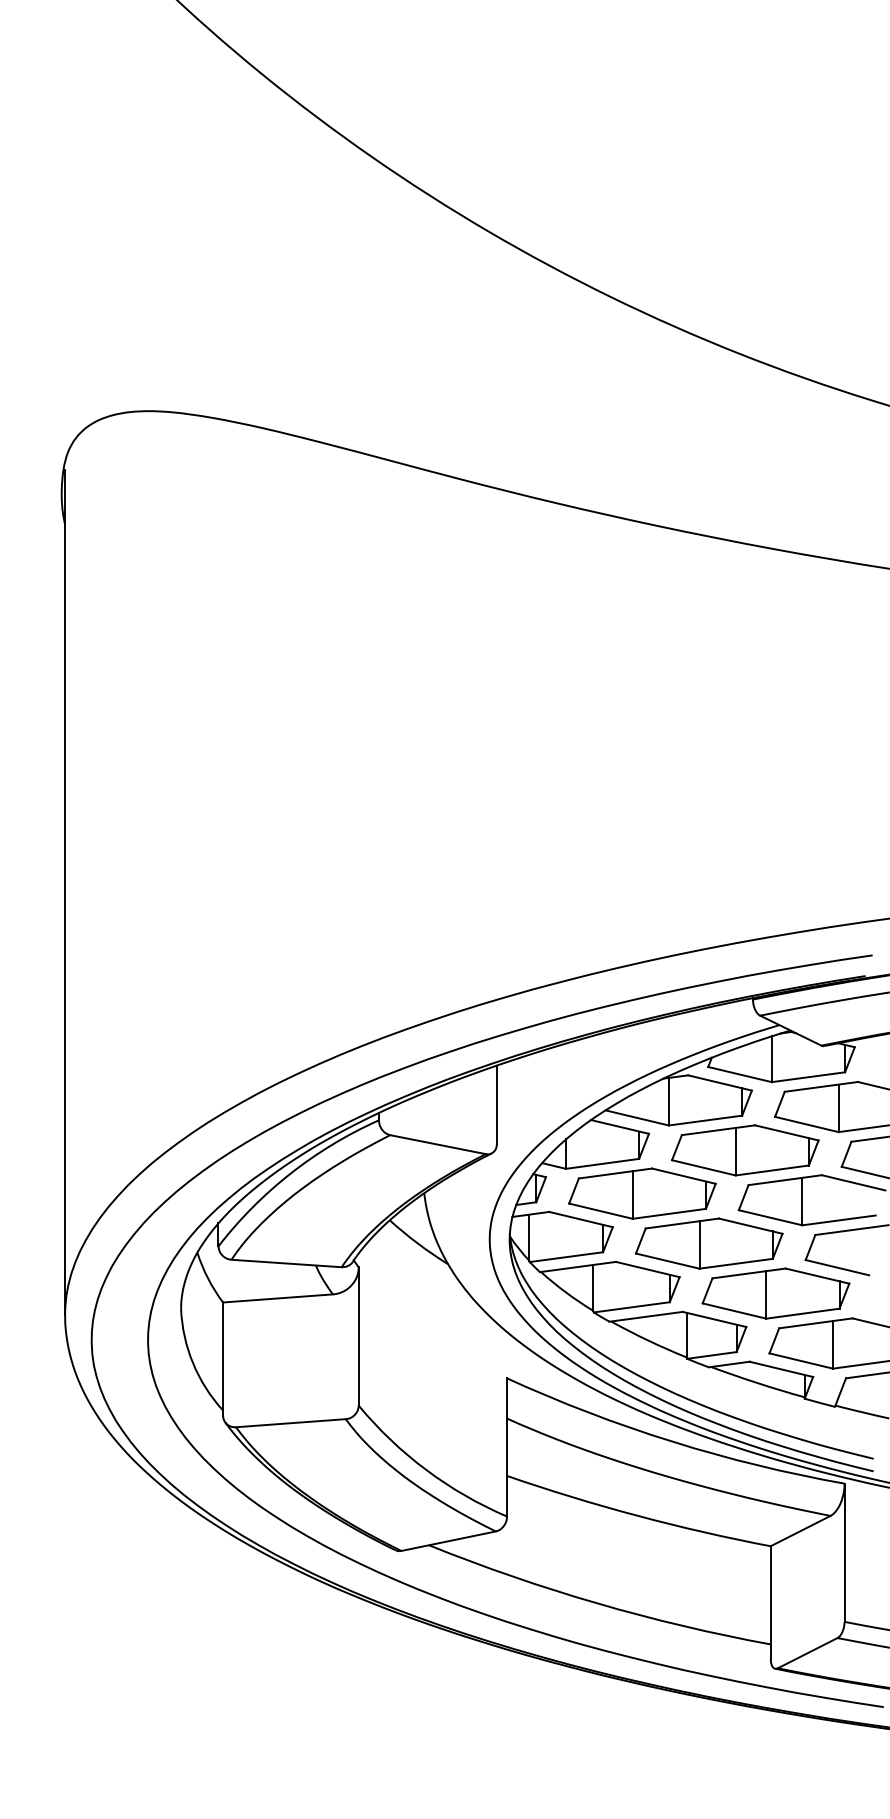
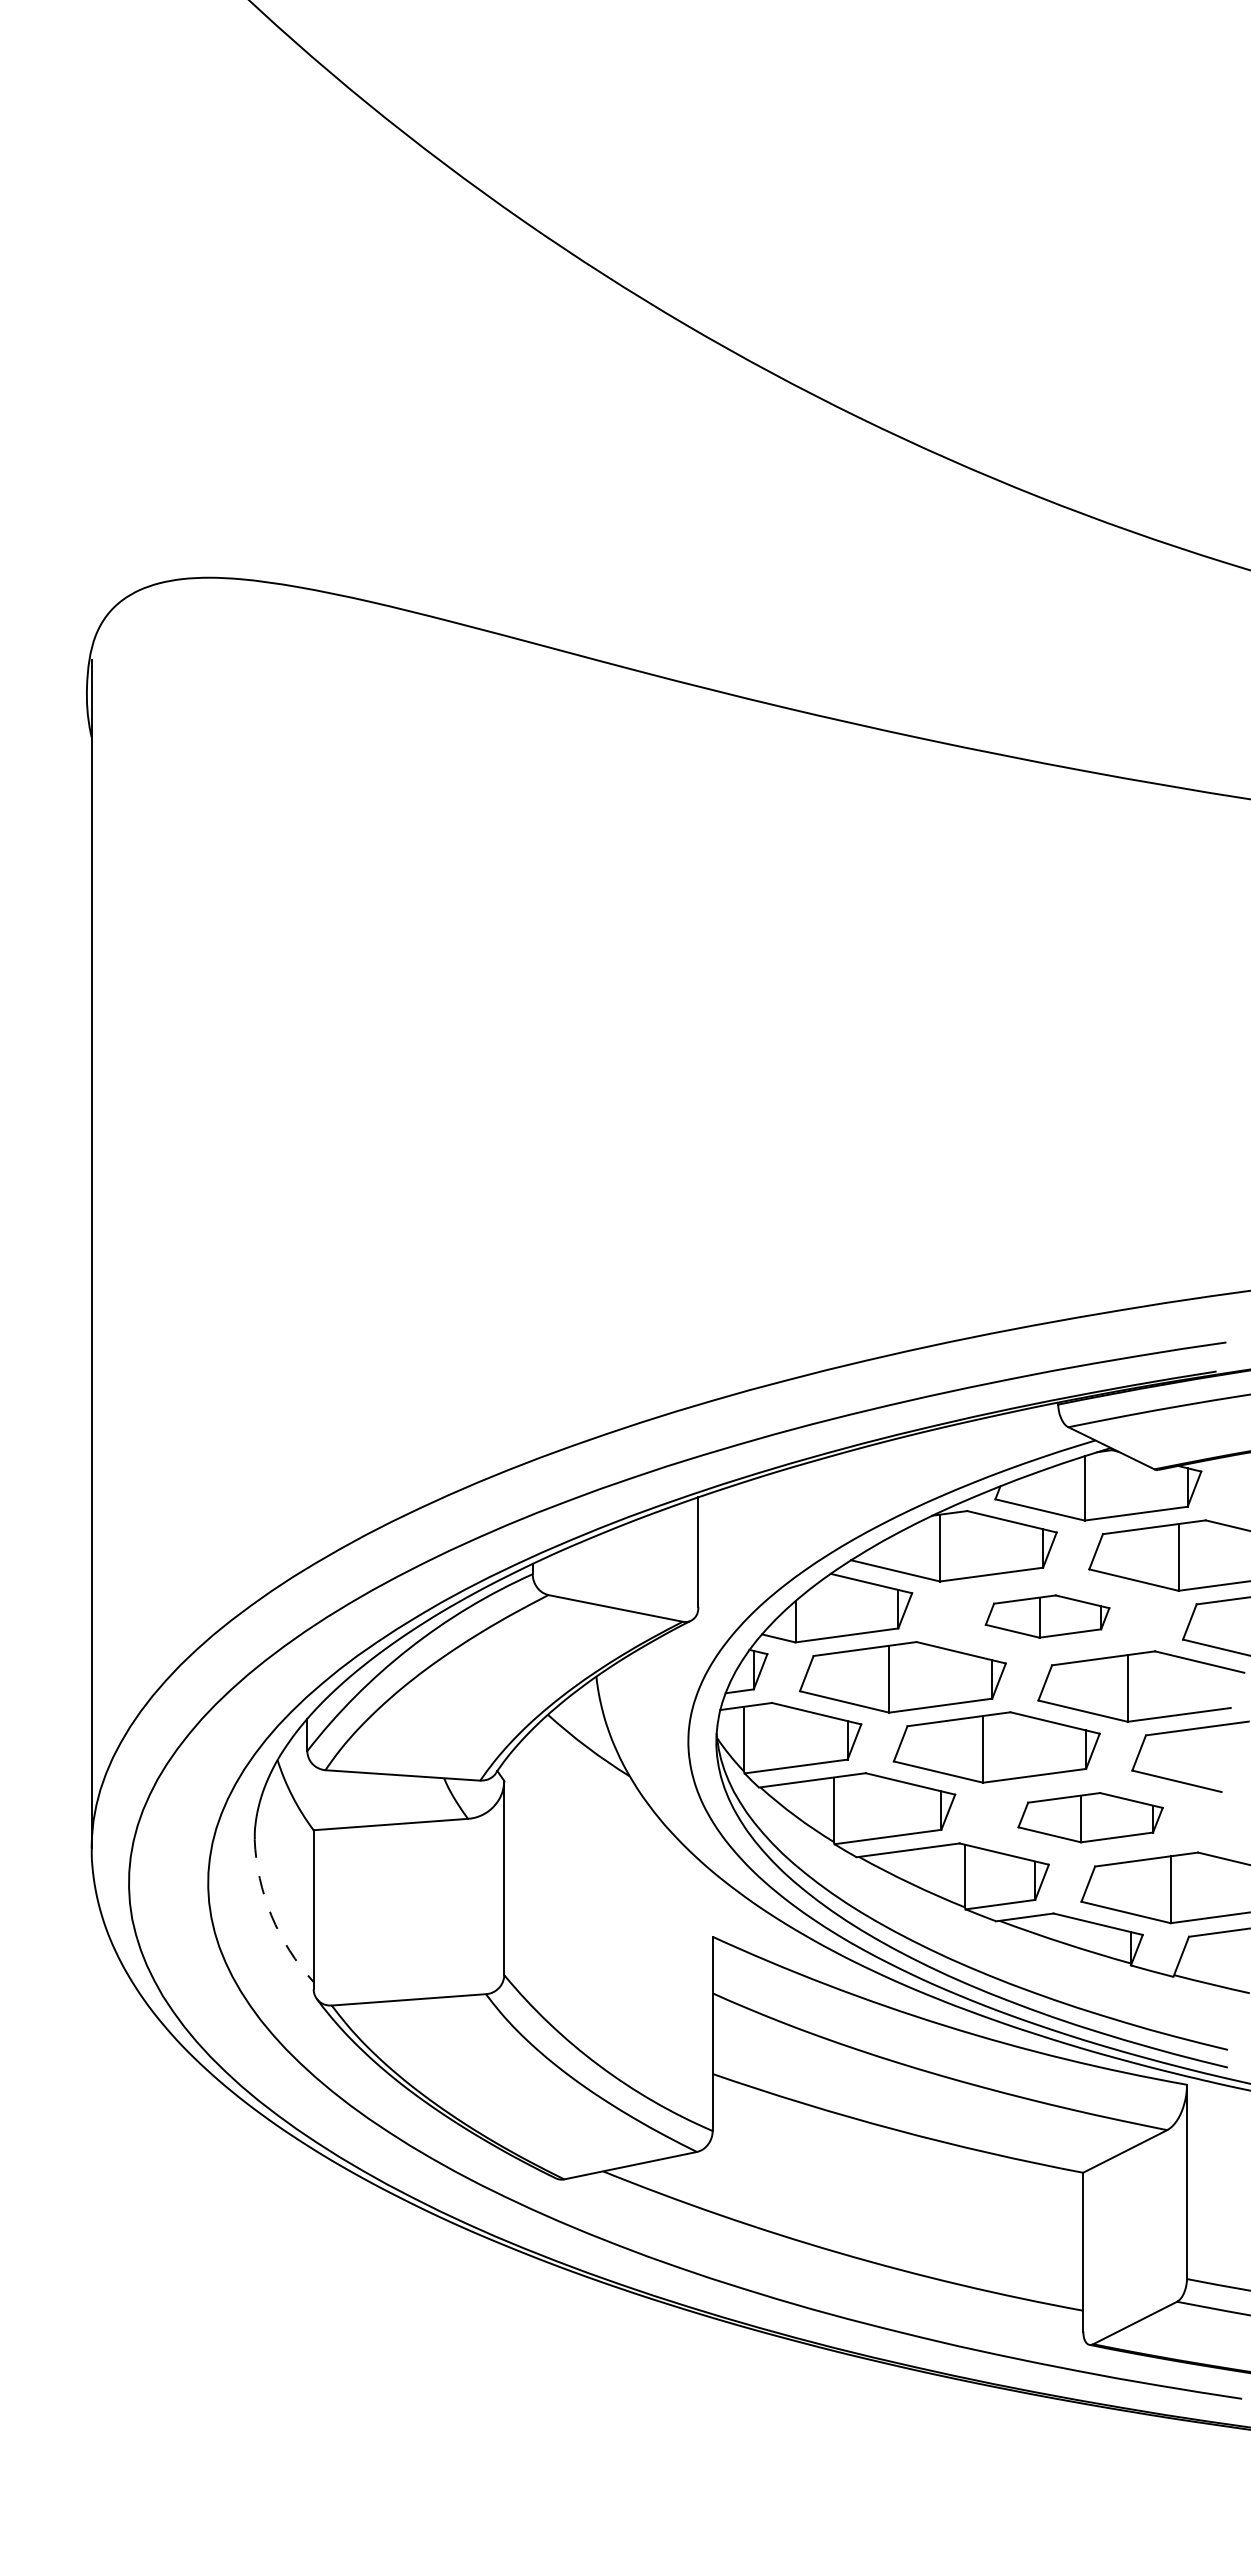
part: (745, 1150) -> (1047, 1616), size x0.6
part: (775, 1293) -> (1089, 1817), size x0.7
arc: (193, 1363) -> (272, 1915), solid -> dashed

